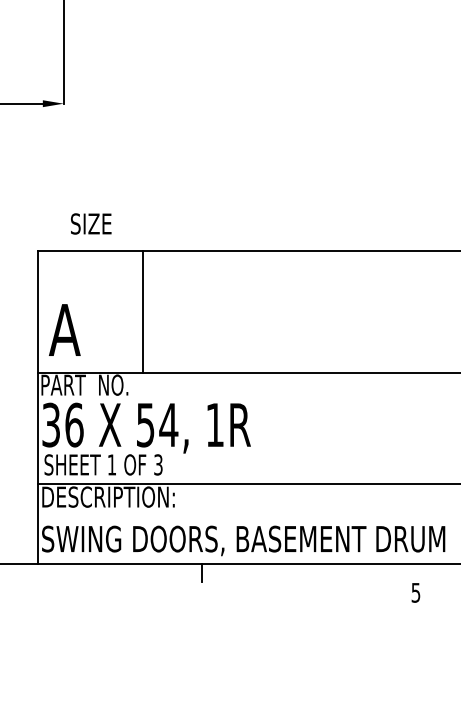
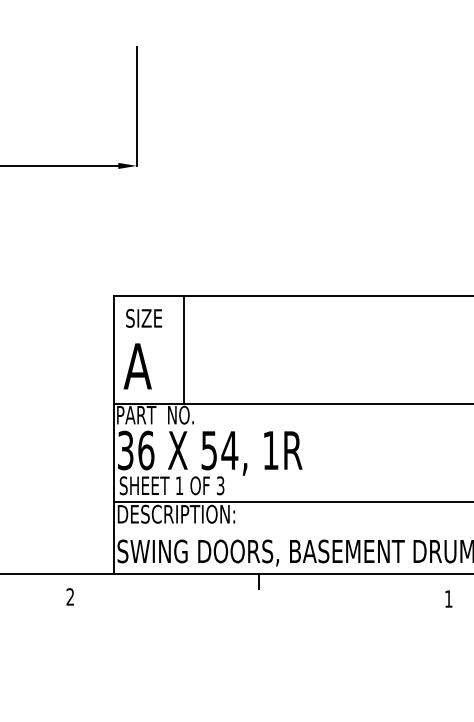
text: (91, 224) -> (144, 318), moved
line: (143, 311) -> (184, 349), moved
text: (415, 592) -> (448, 598), 5 -> 1

